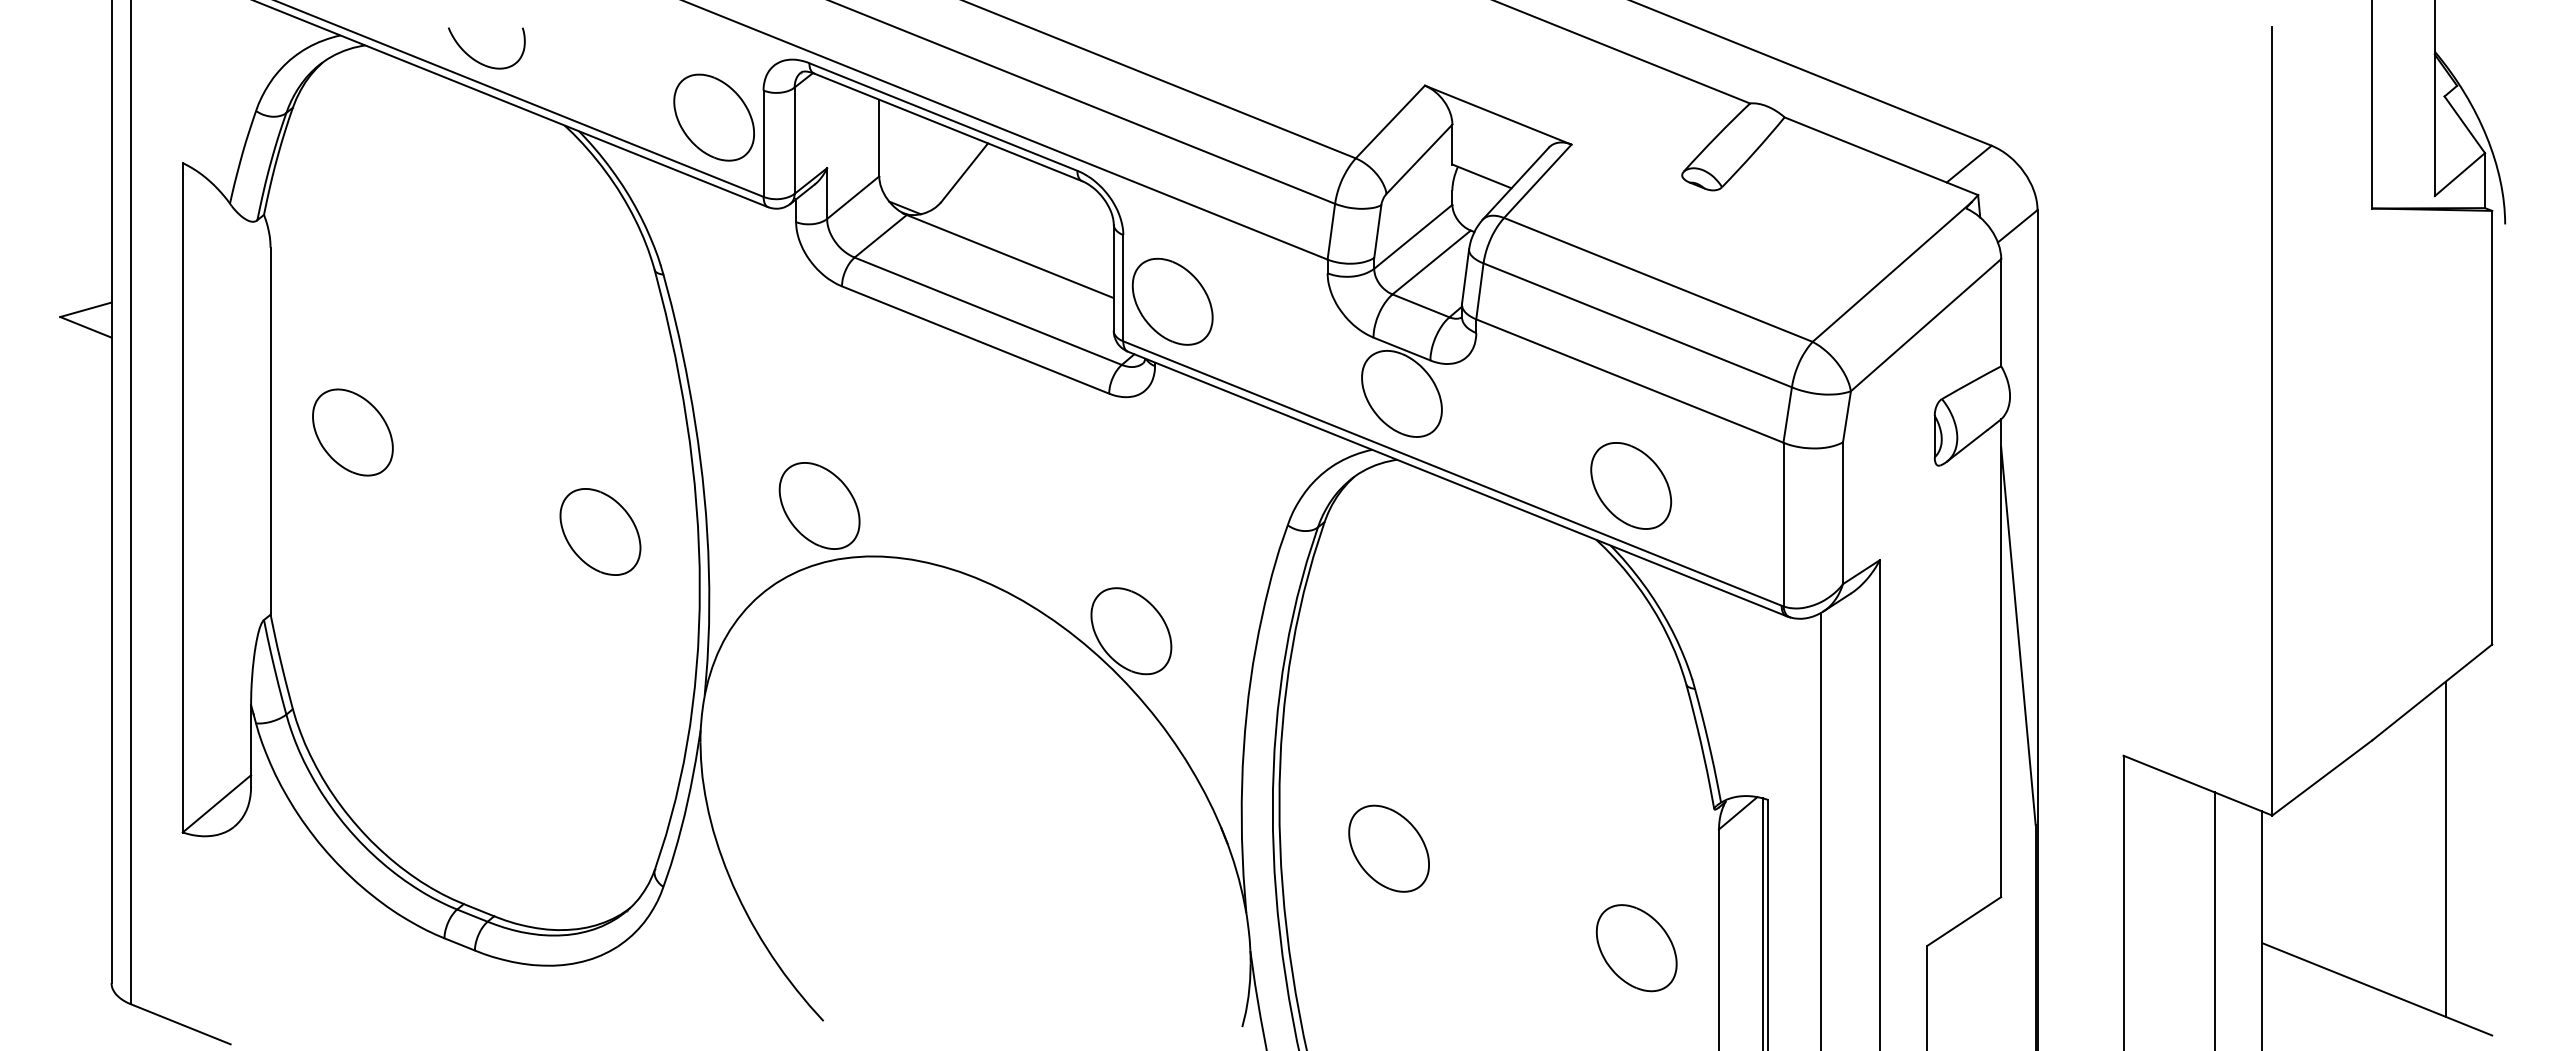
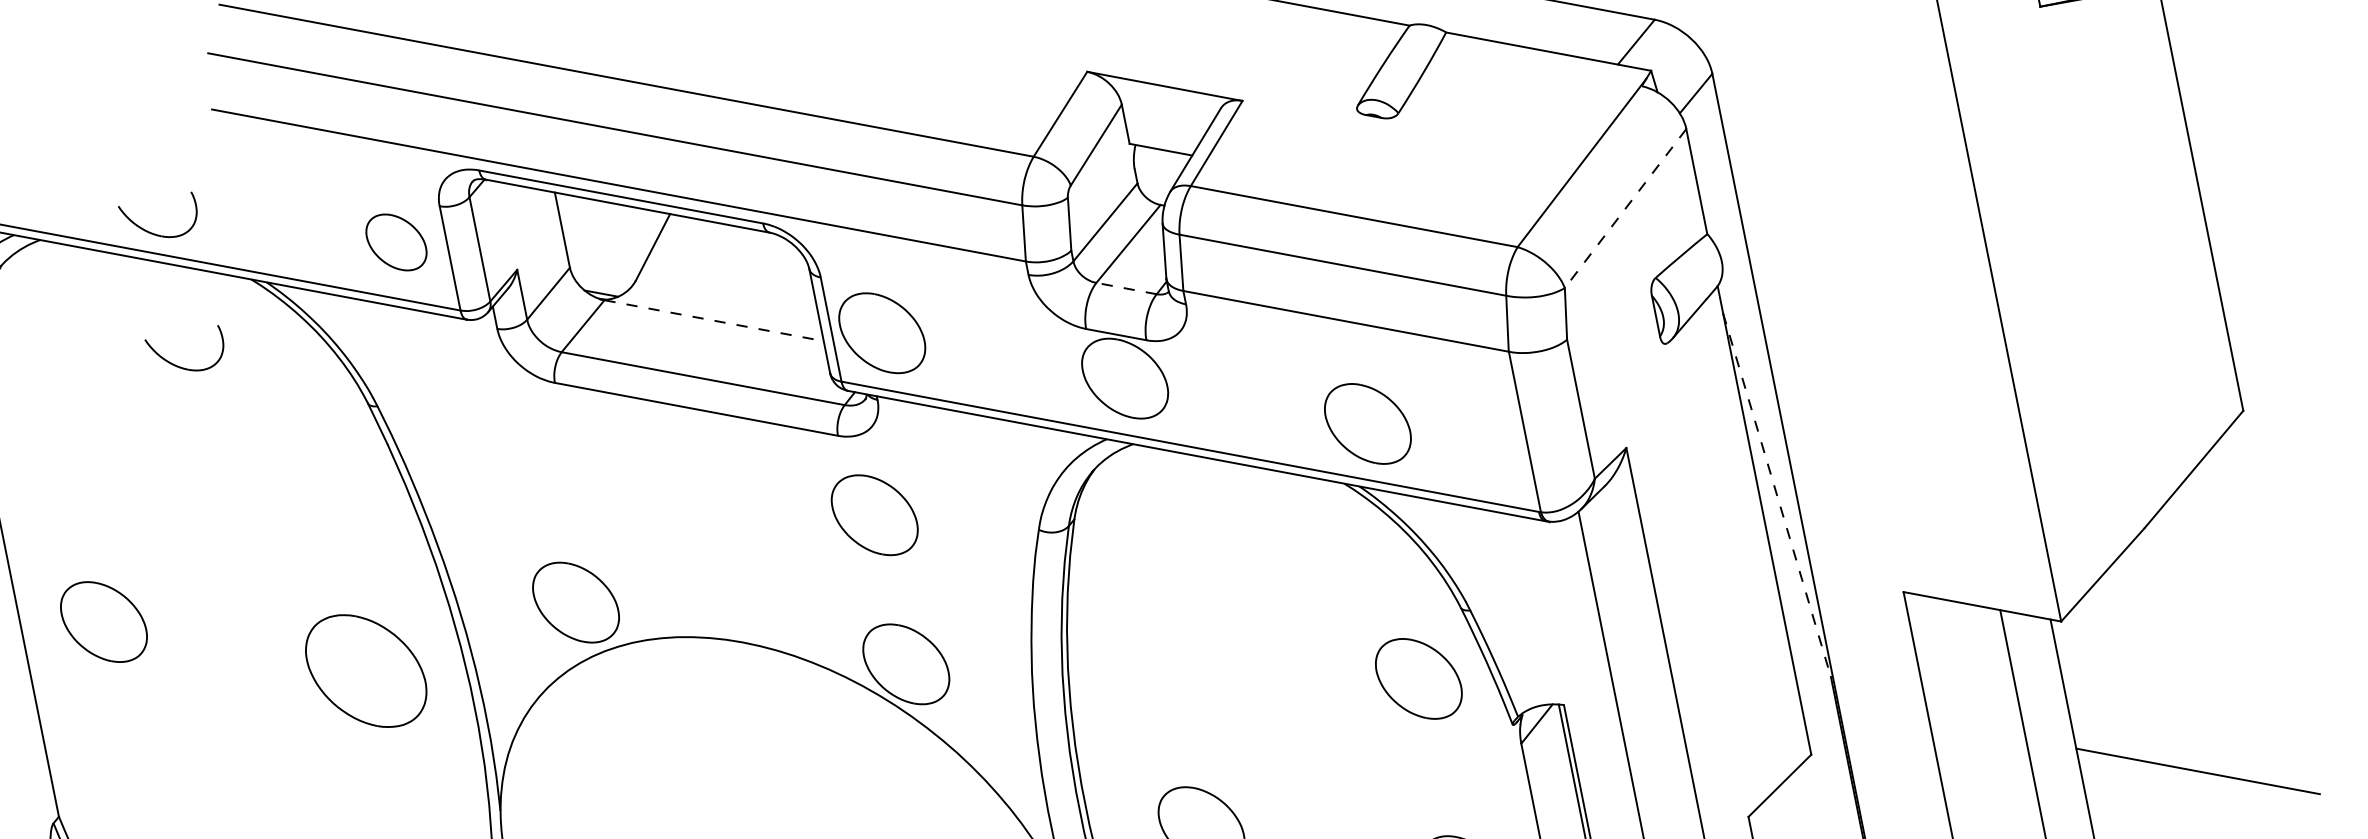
part: (713, 117) -> (395, 242), size x0.7
part: (479, 197) -> (182, 366), added
line: (1010, 256) -> (714, 320), solid -> dashed
line: (1421, 305) -> (1126, 288), solid -> dashed
line: (1925, 325) -> (1625, 208), solid -> dashed
part: (1129, 478) -> (874, 514), added
part: (600, 531) -> (366, 670), size x1.4
line: (2018, 636) -> (1777, 495), solid -> dashed
part: (1631, 745) -> (1419, 678), added
line: (2445, 848) -> (2237, 619), removed

